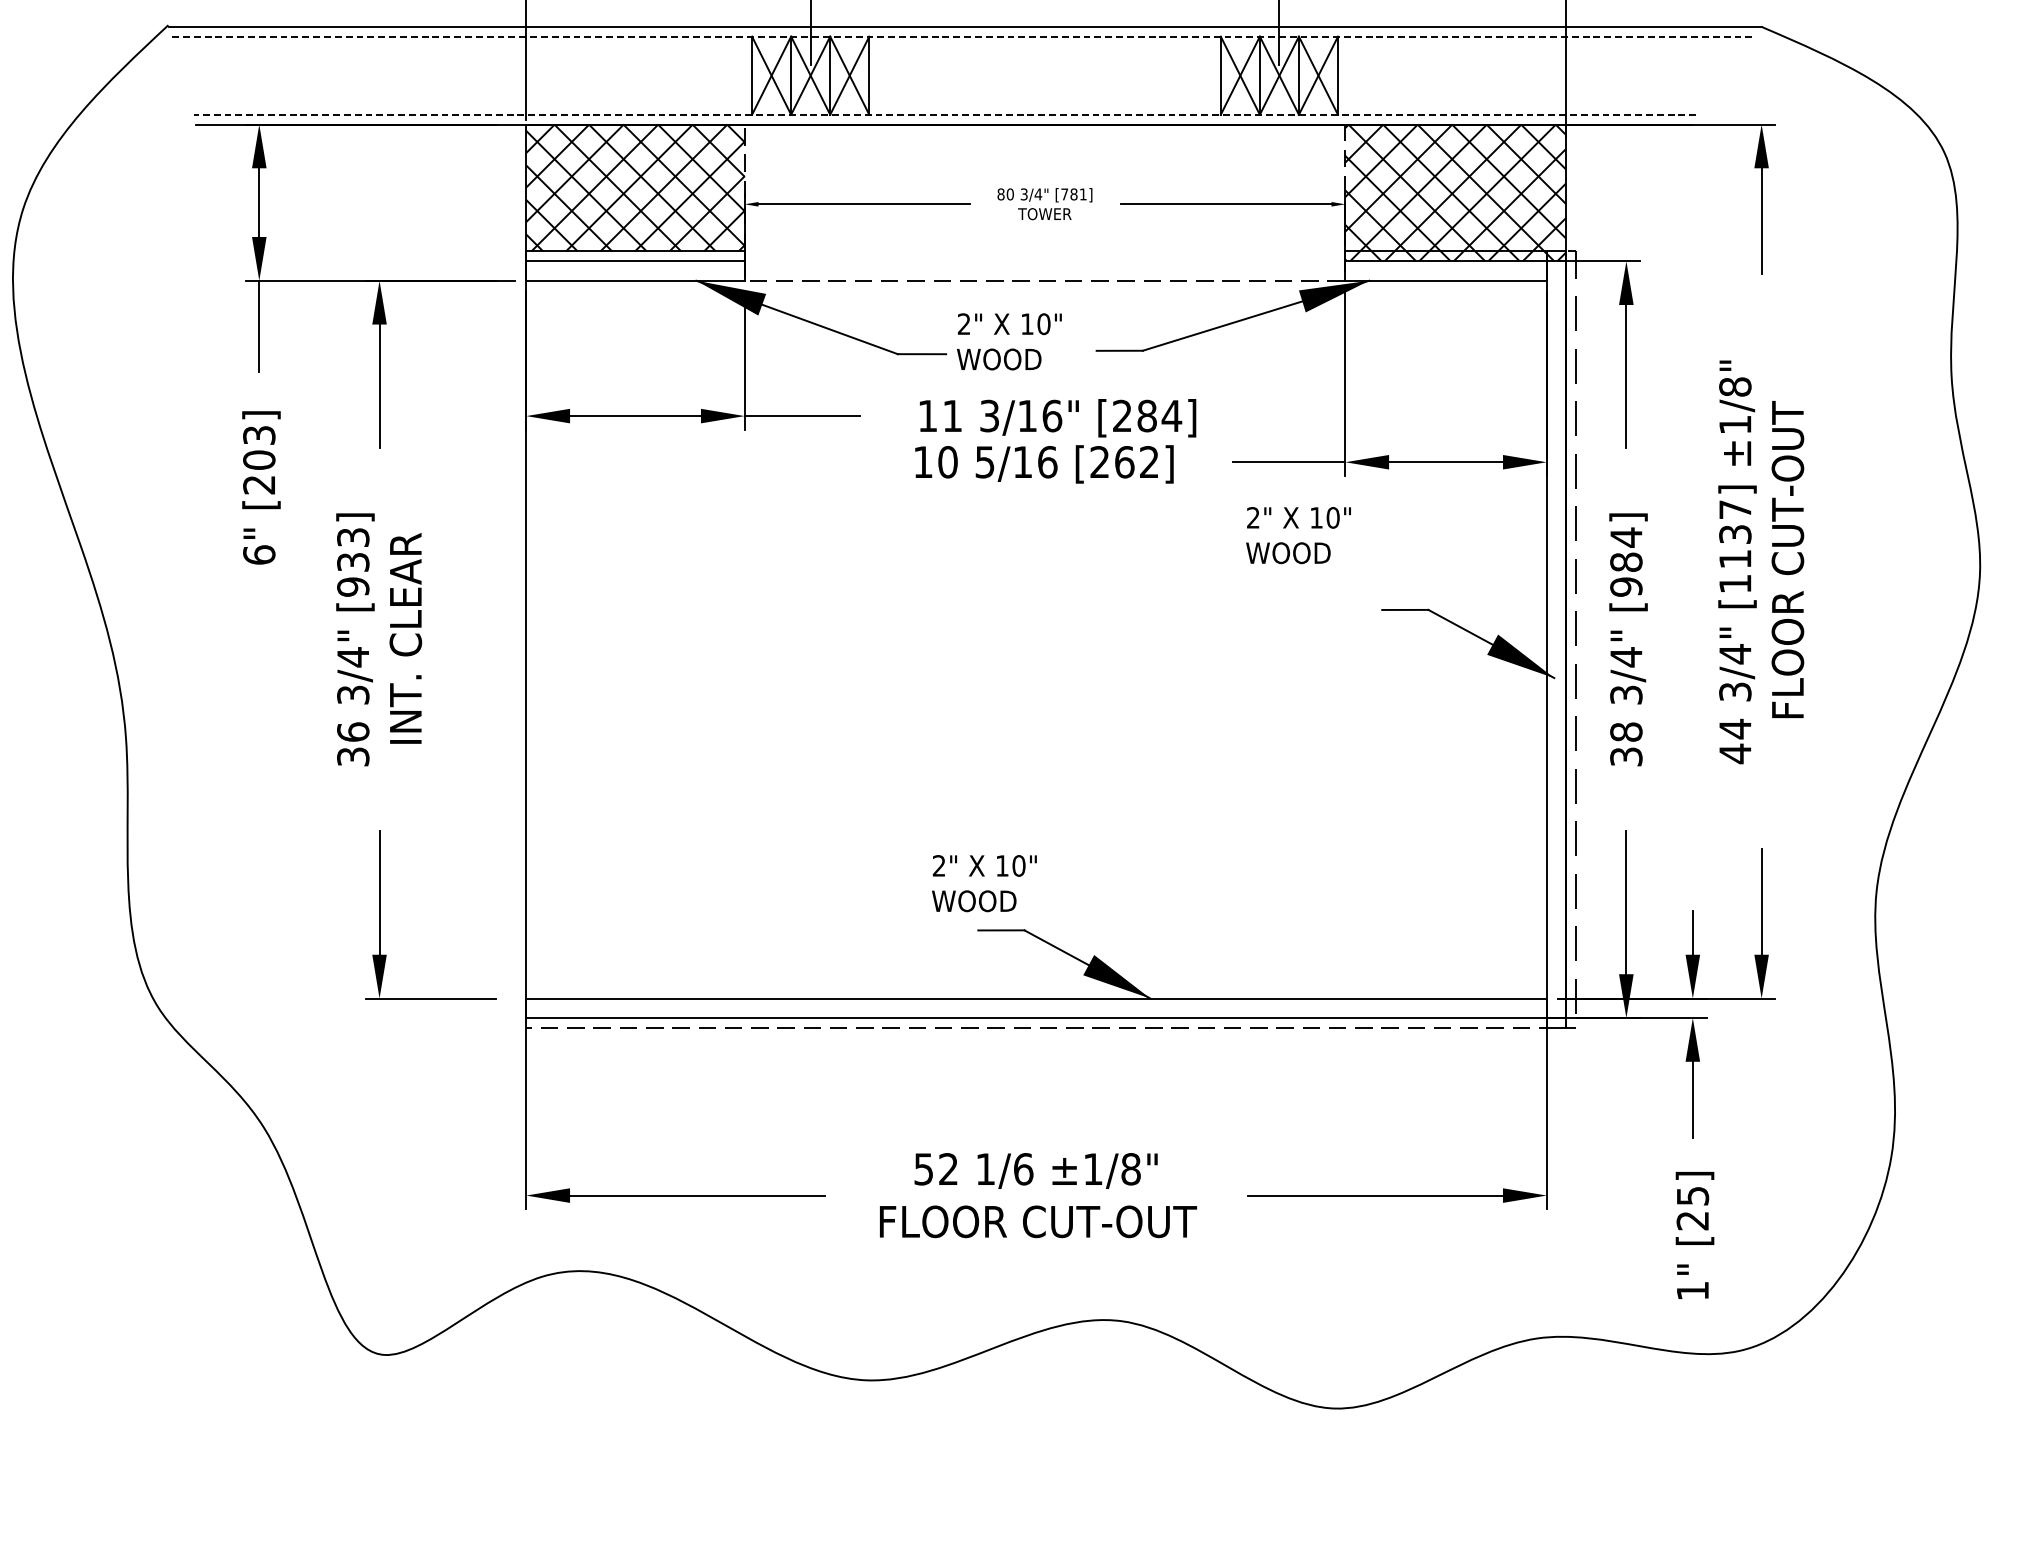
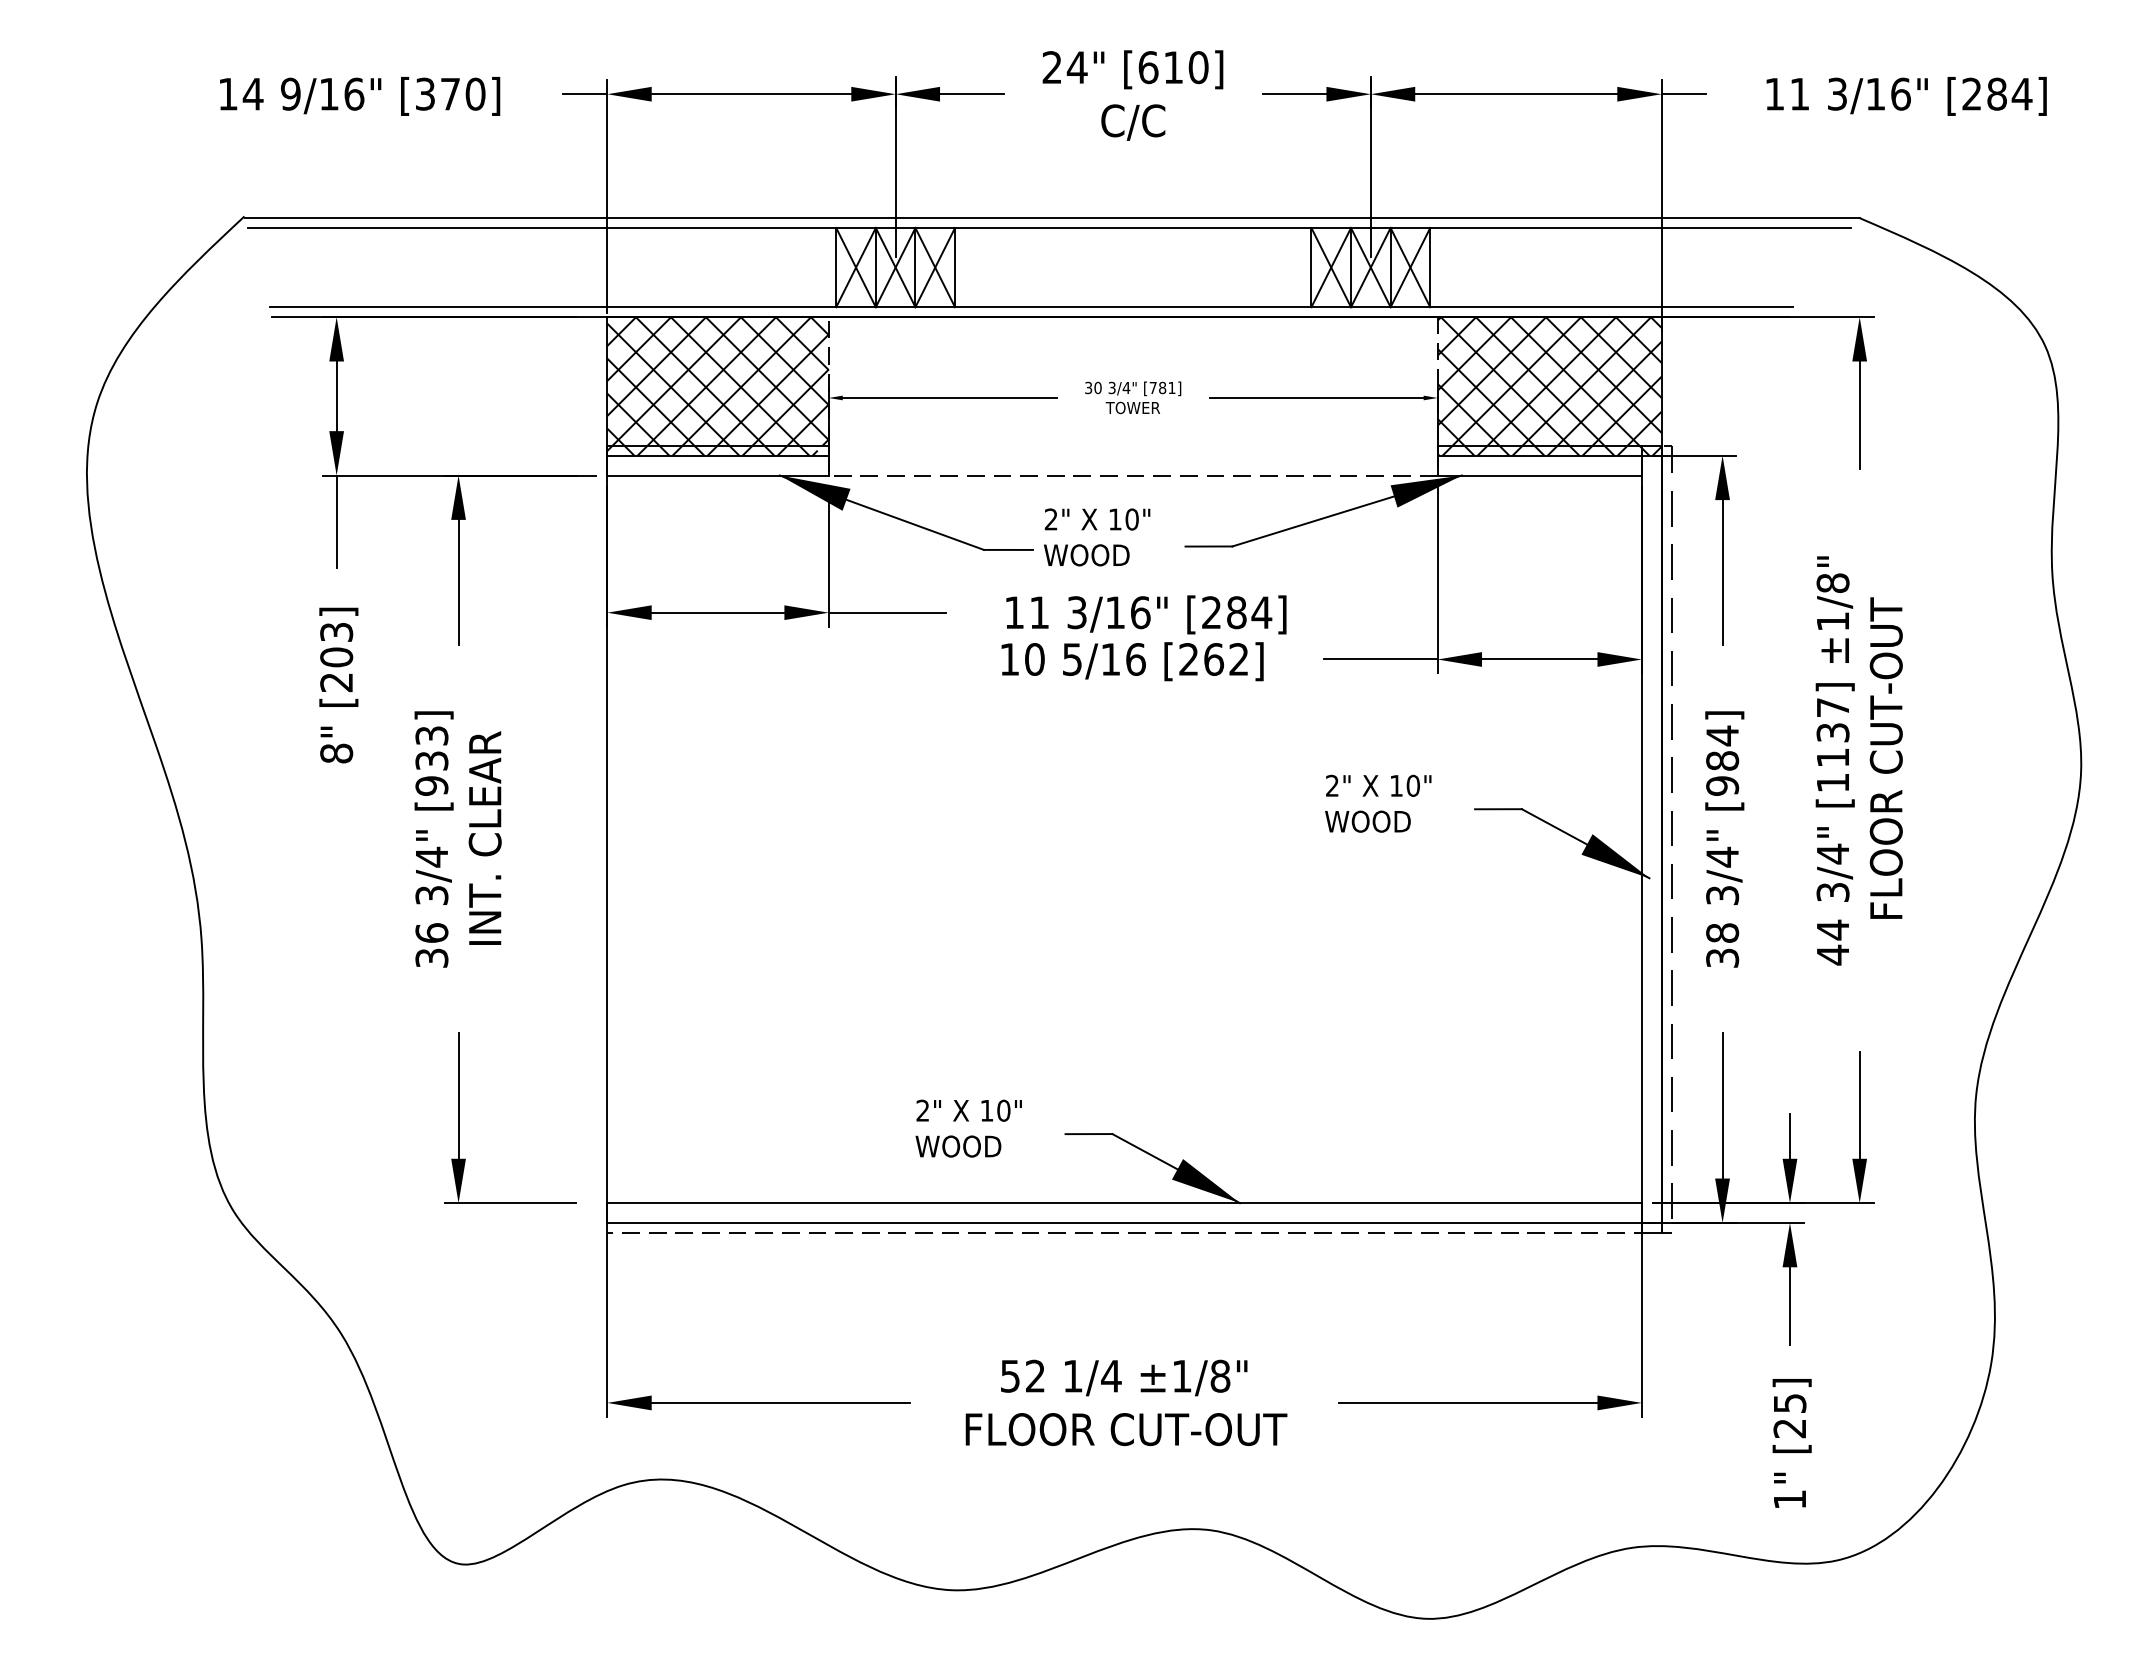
line: (963, 37) -> (1050, 228), dashed -> solid
line: (944, 115) -> (1031, 307), dashed -> solid
text: (1000, 193) -> (1088, 387), 80 -> 30
hatch: (630, 256) -> (712, 450), added
text: (1298, 535) -> (1378, 803), moved
text: (259, 554) -> (336, 753), 6" -> 8"
text: (984, 883) -> (968, 1128), moved
text: (1023, 1168) -> (1111, 1375), 1/6 -> 1/4

